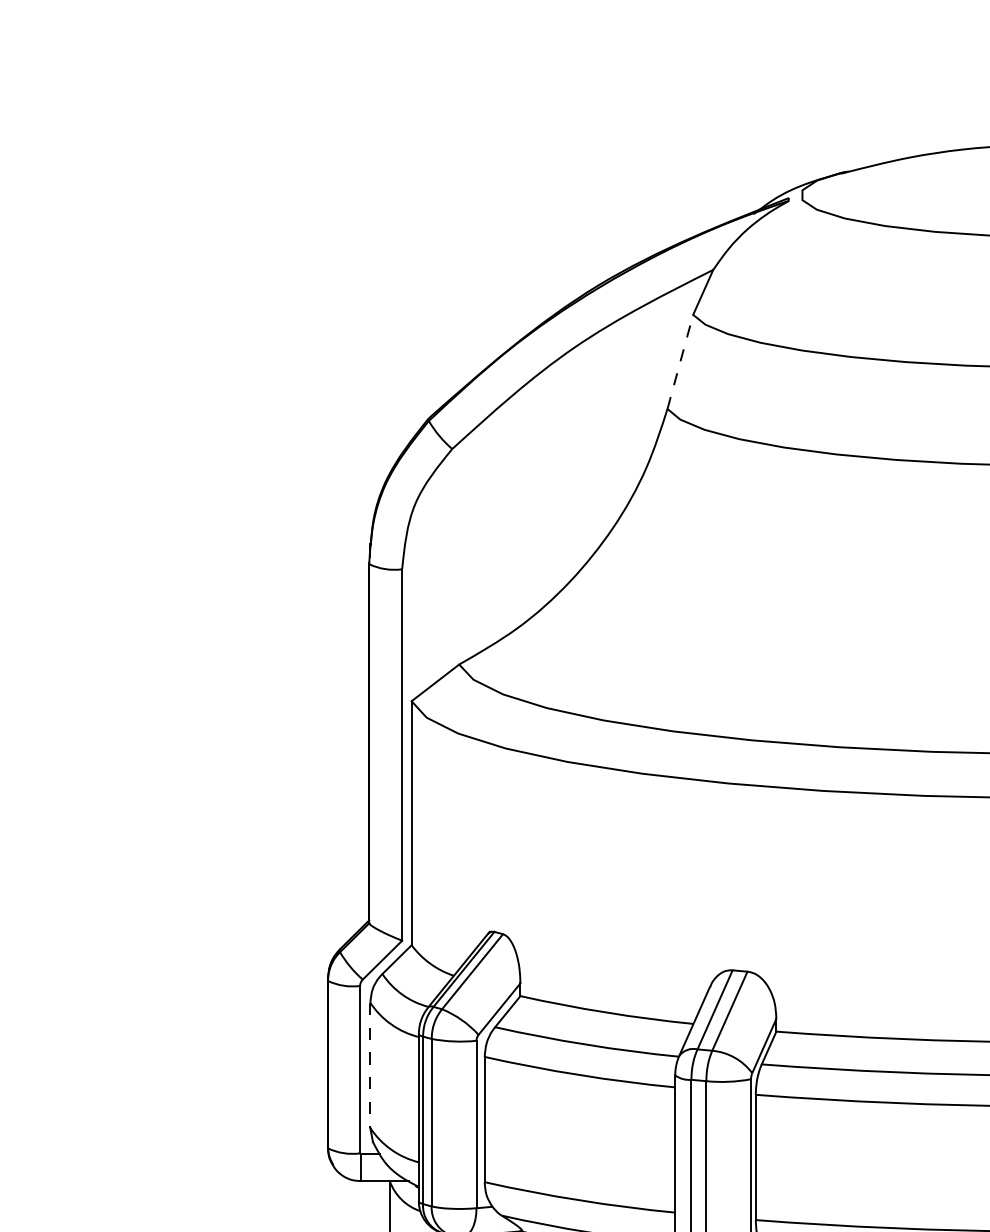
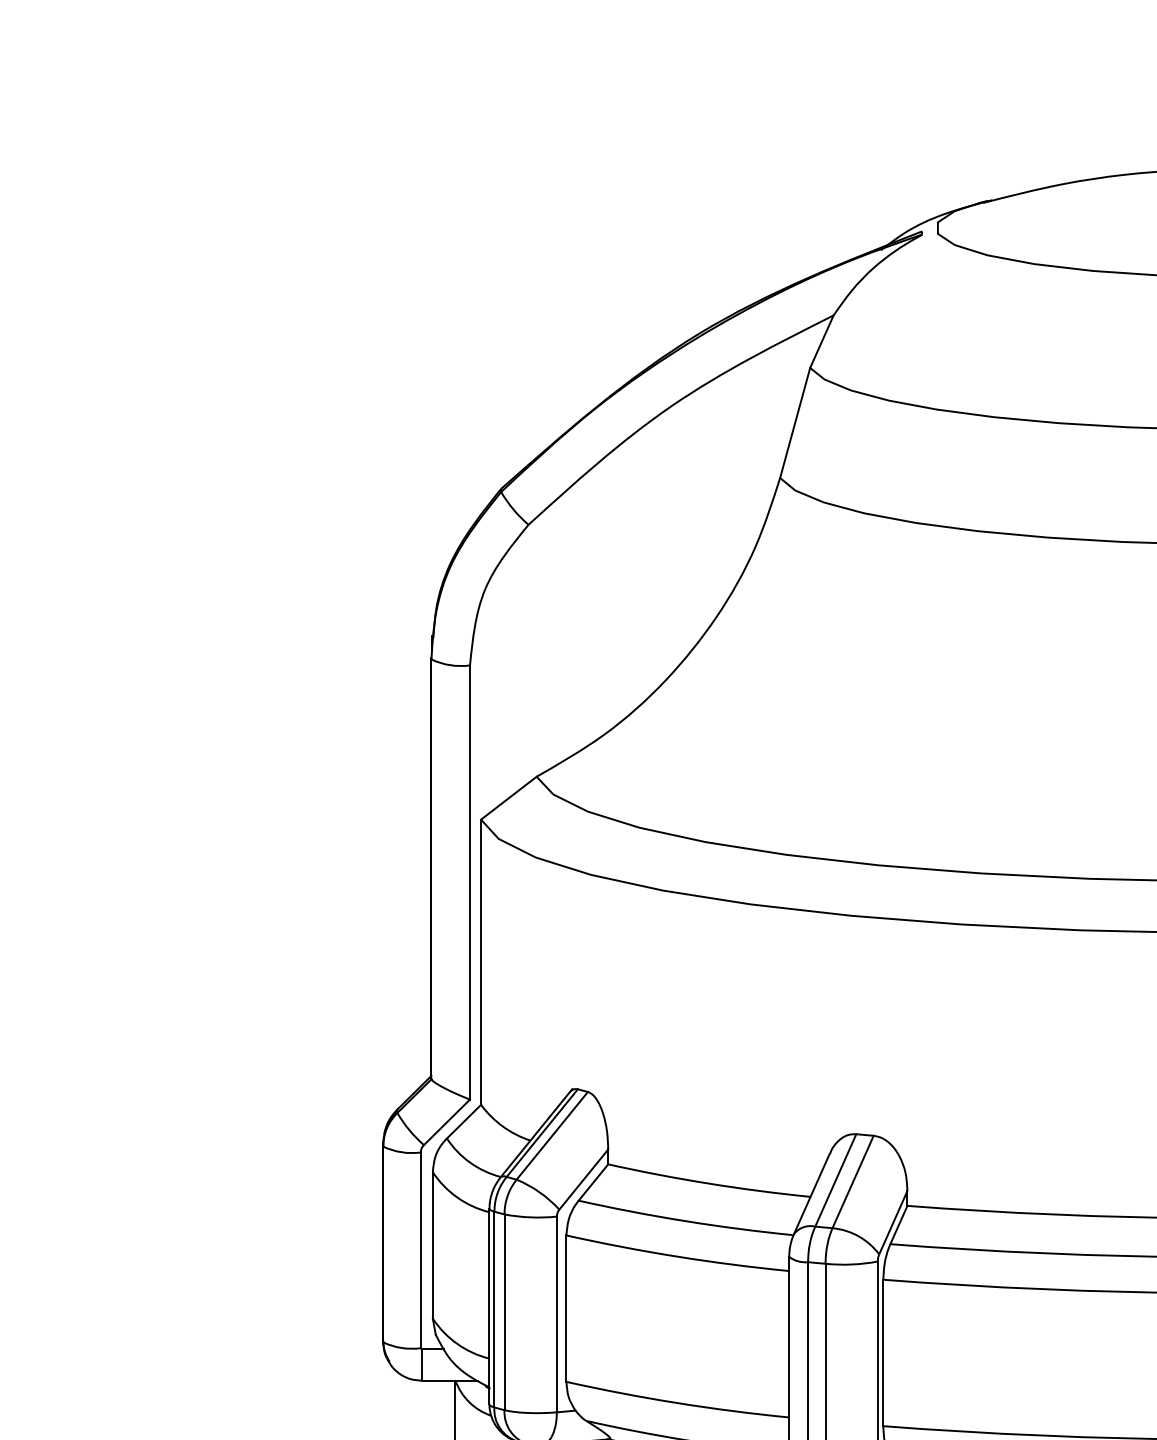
line: (680, 361) -> (795, 422), dashed -> solid
line: (370, 1065) -> (432, 1245), dashed -> solid

